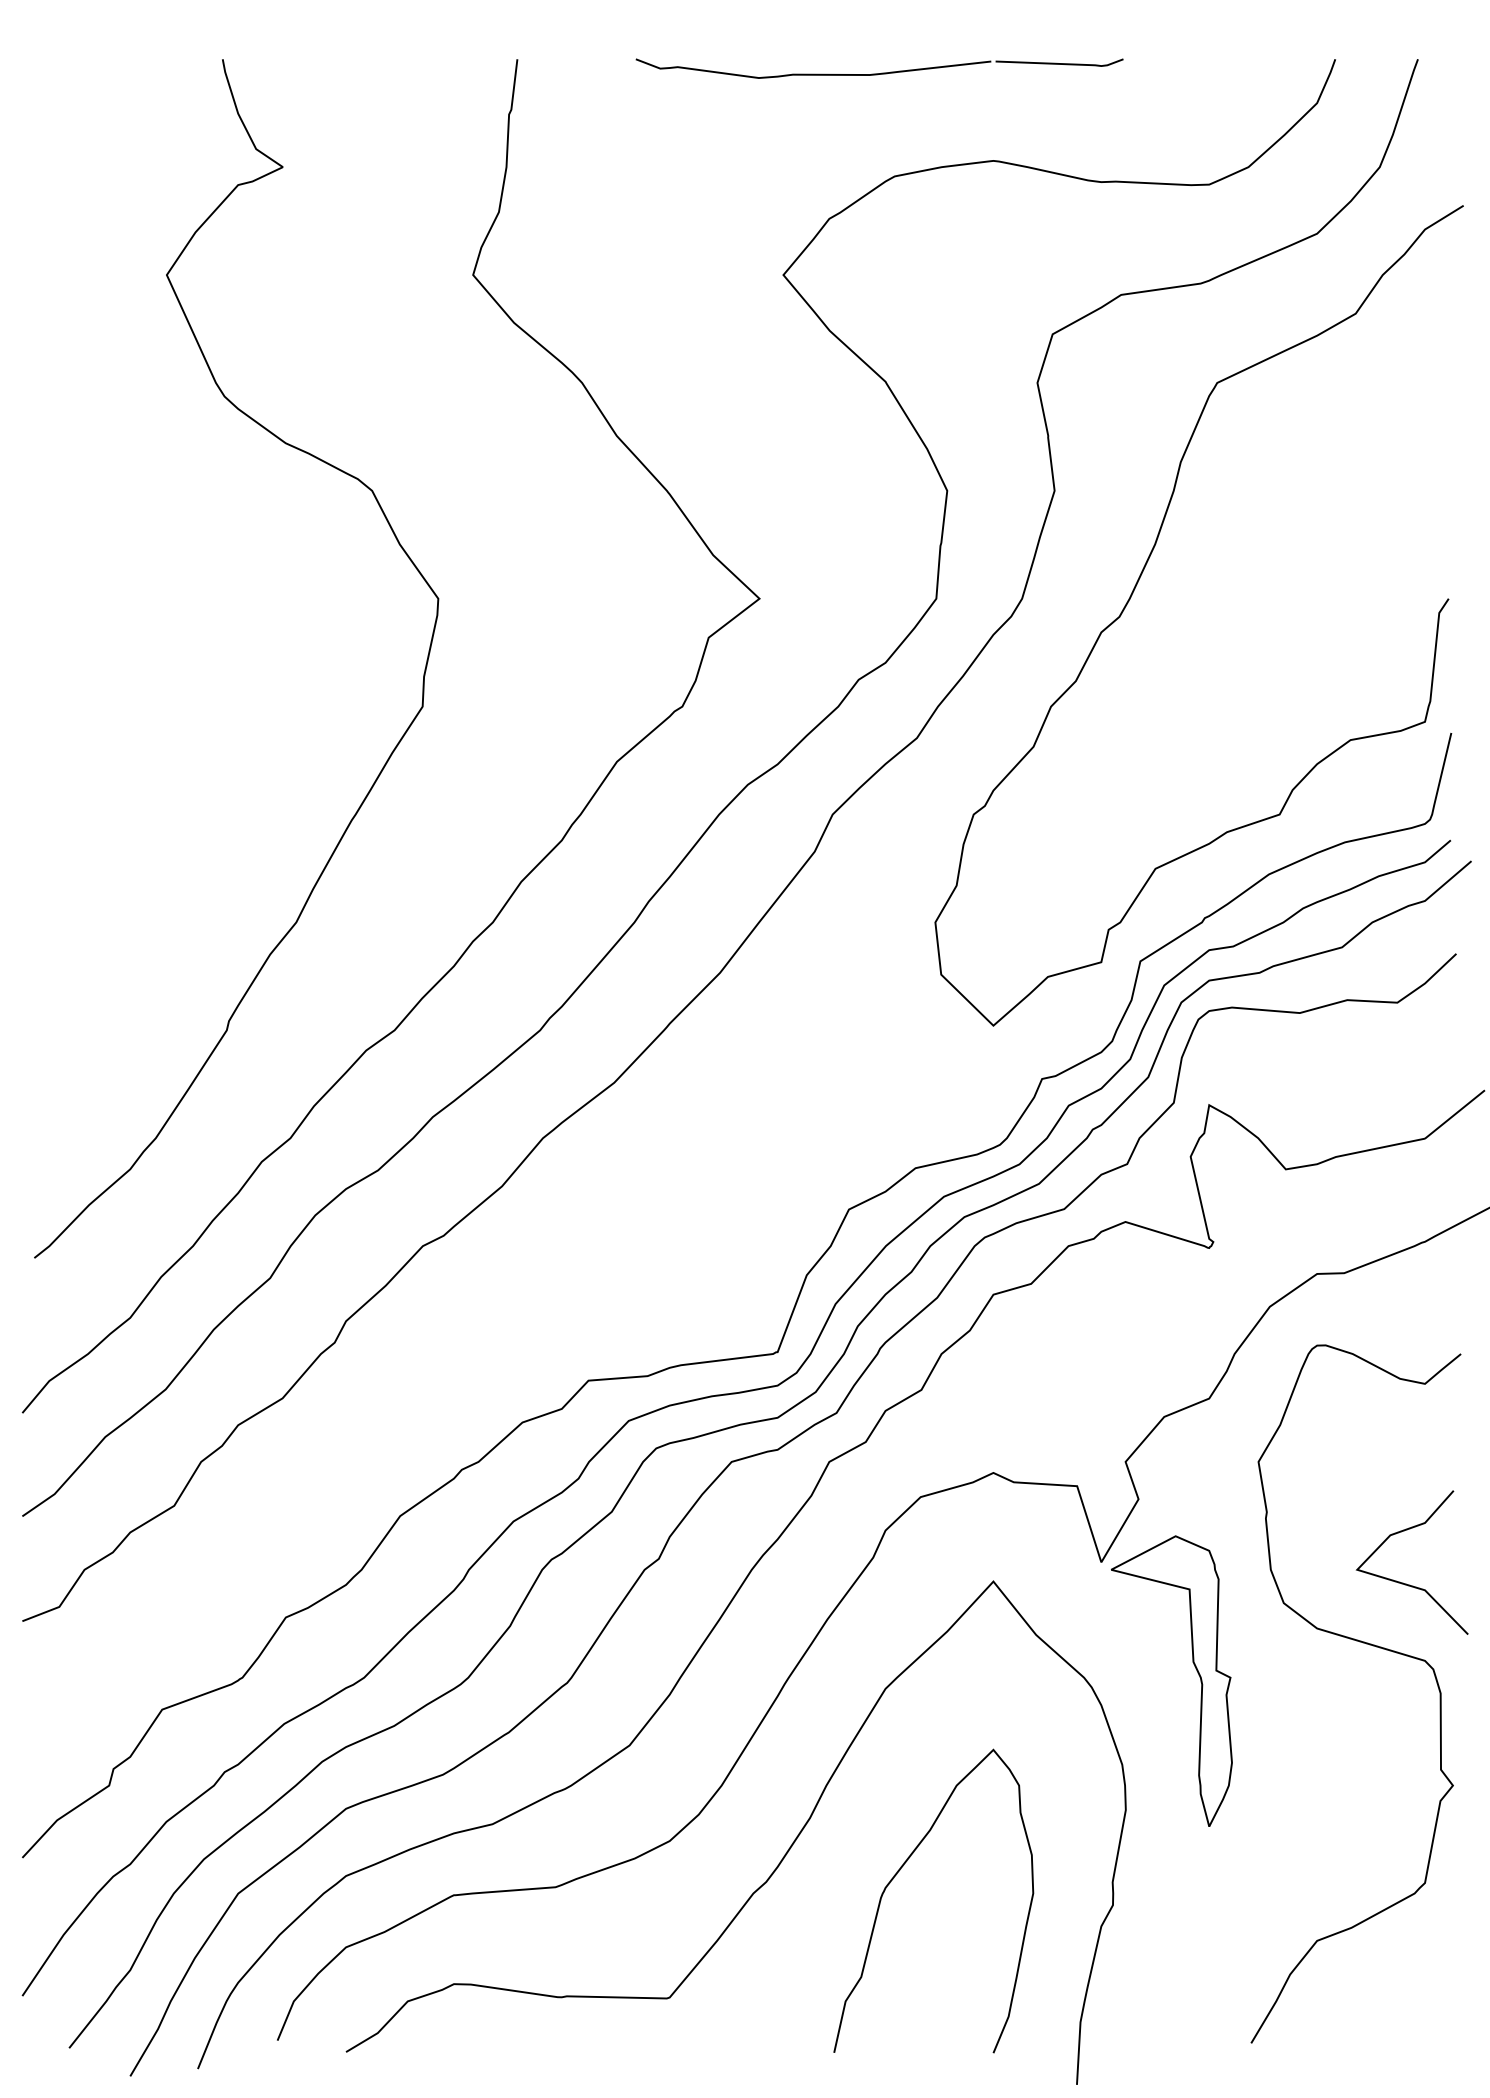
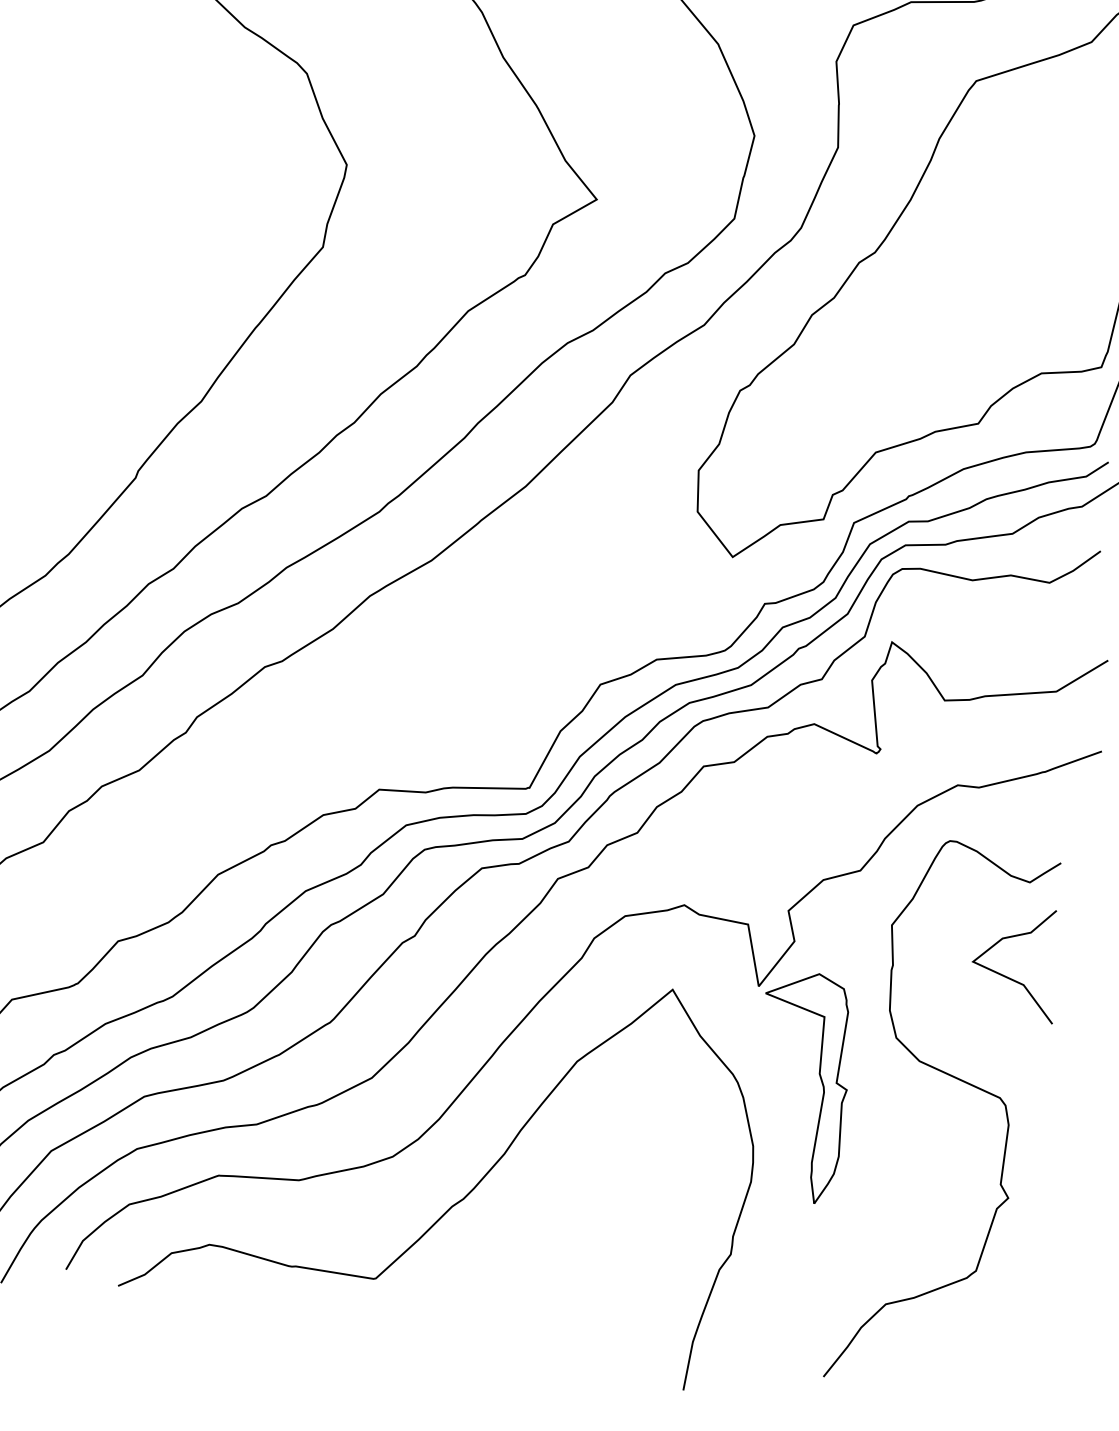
curve: (1403, 1582) -> (1007, 976), moved
curve: (897, 1874) -> (566, 1207), removed

